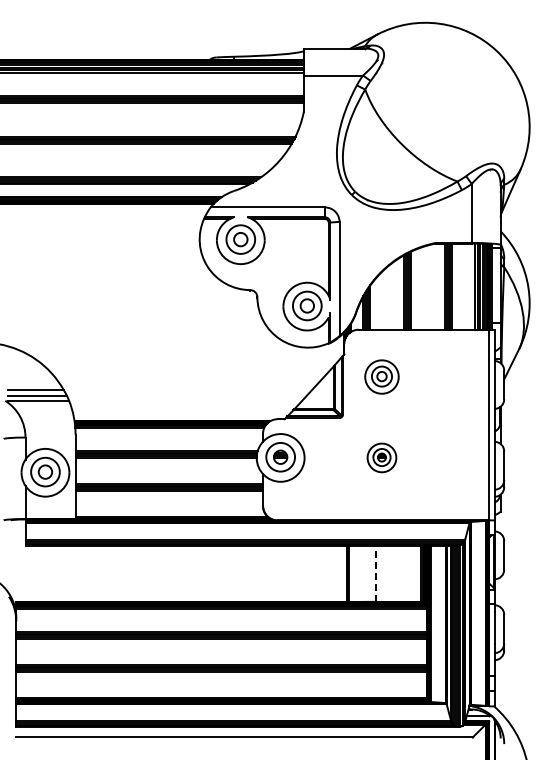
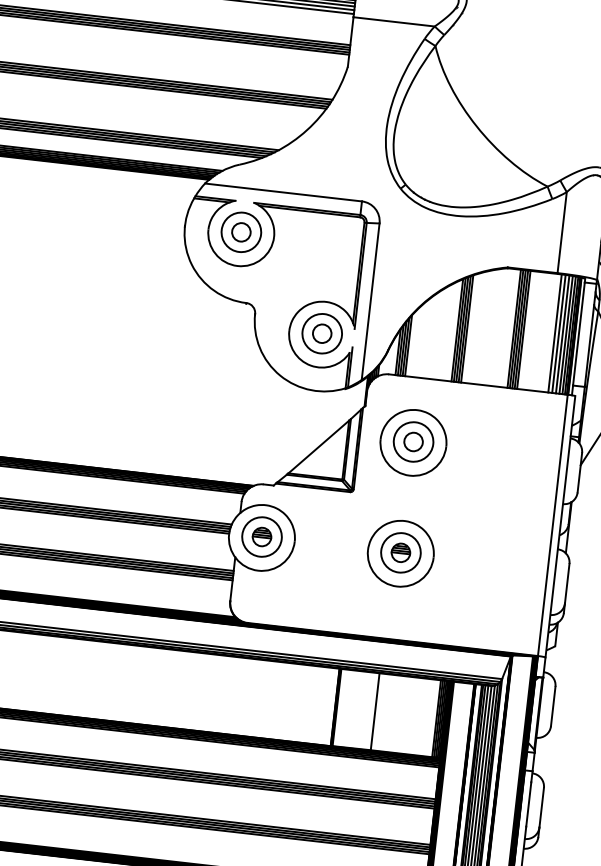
part: (381, 376) -> (412, 442), size x1.43
part: (381, 457) -> (400, 553), size x1.67
line: (376, 573) -> (375, 711), dashed -> solid

